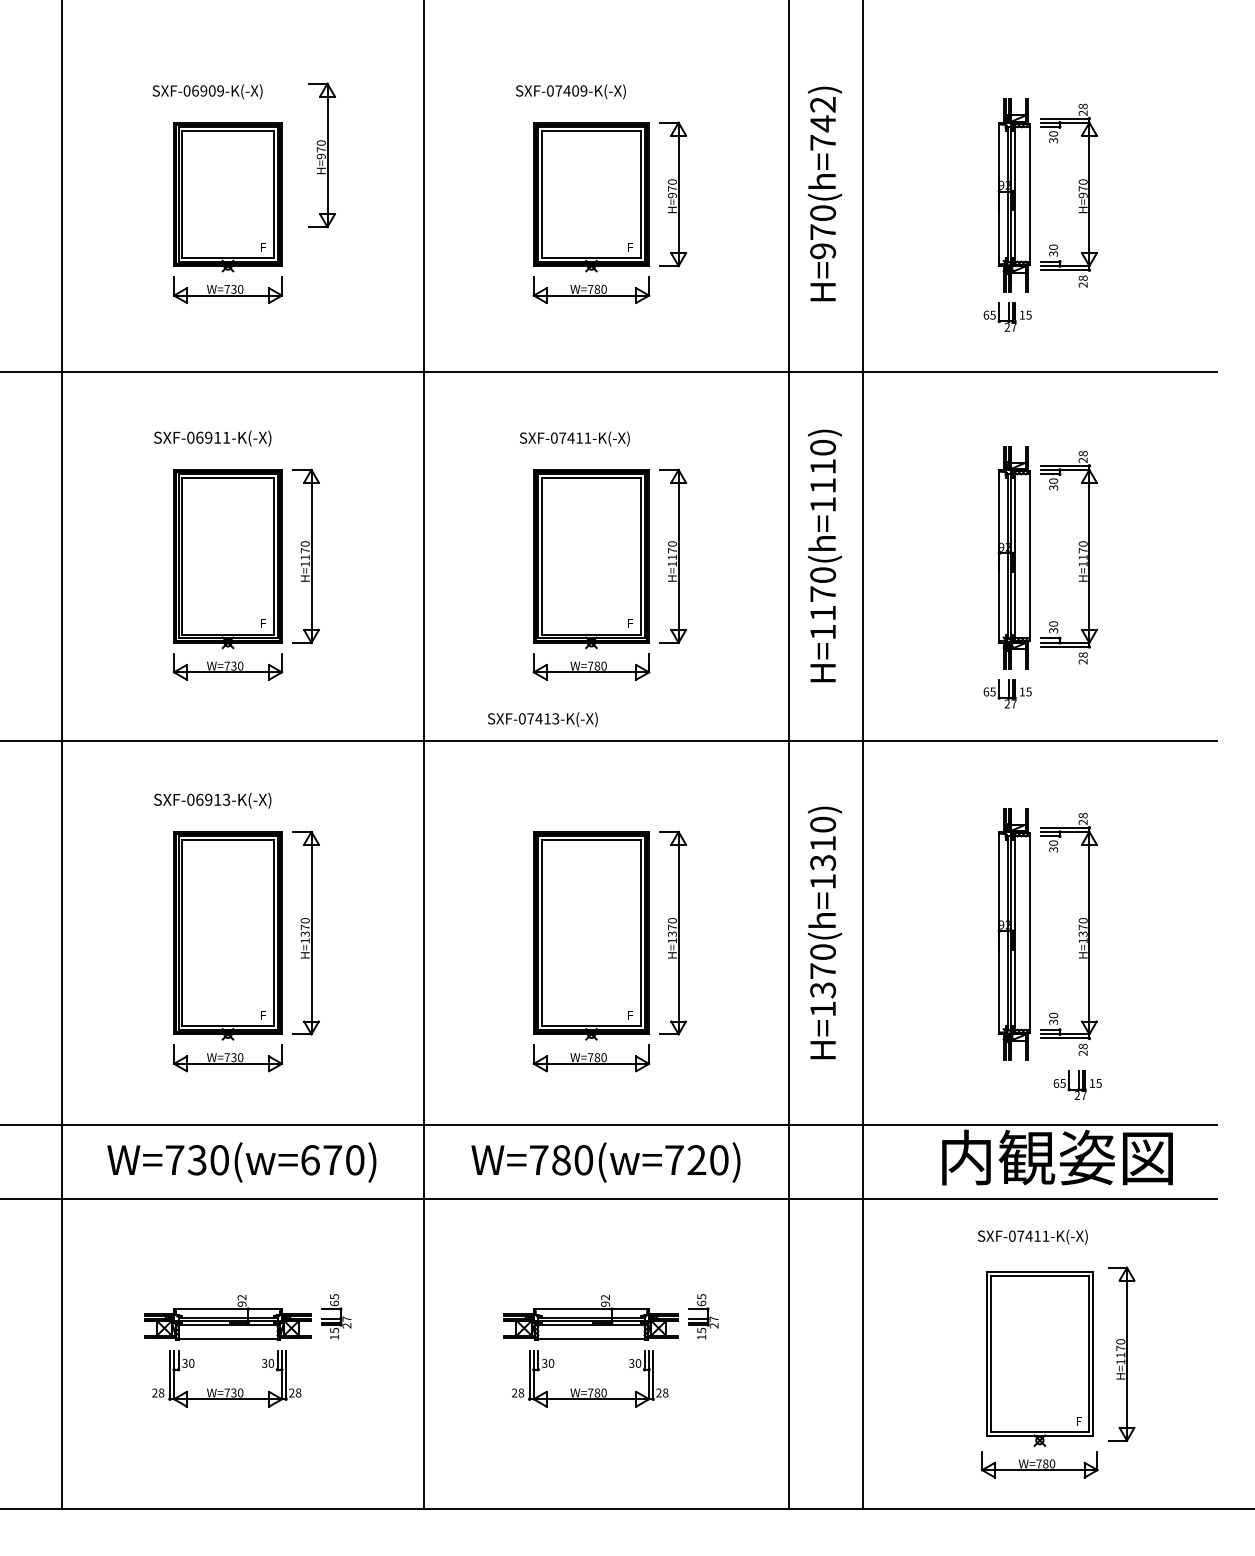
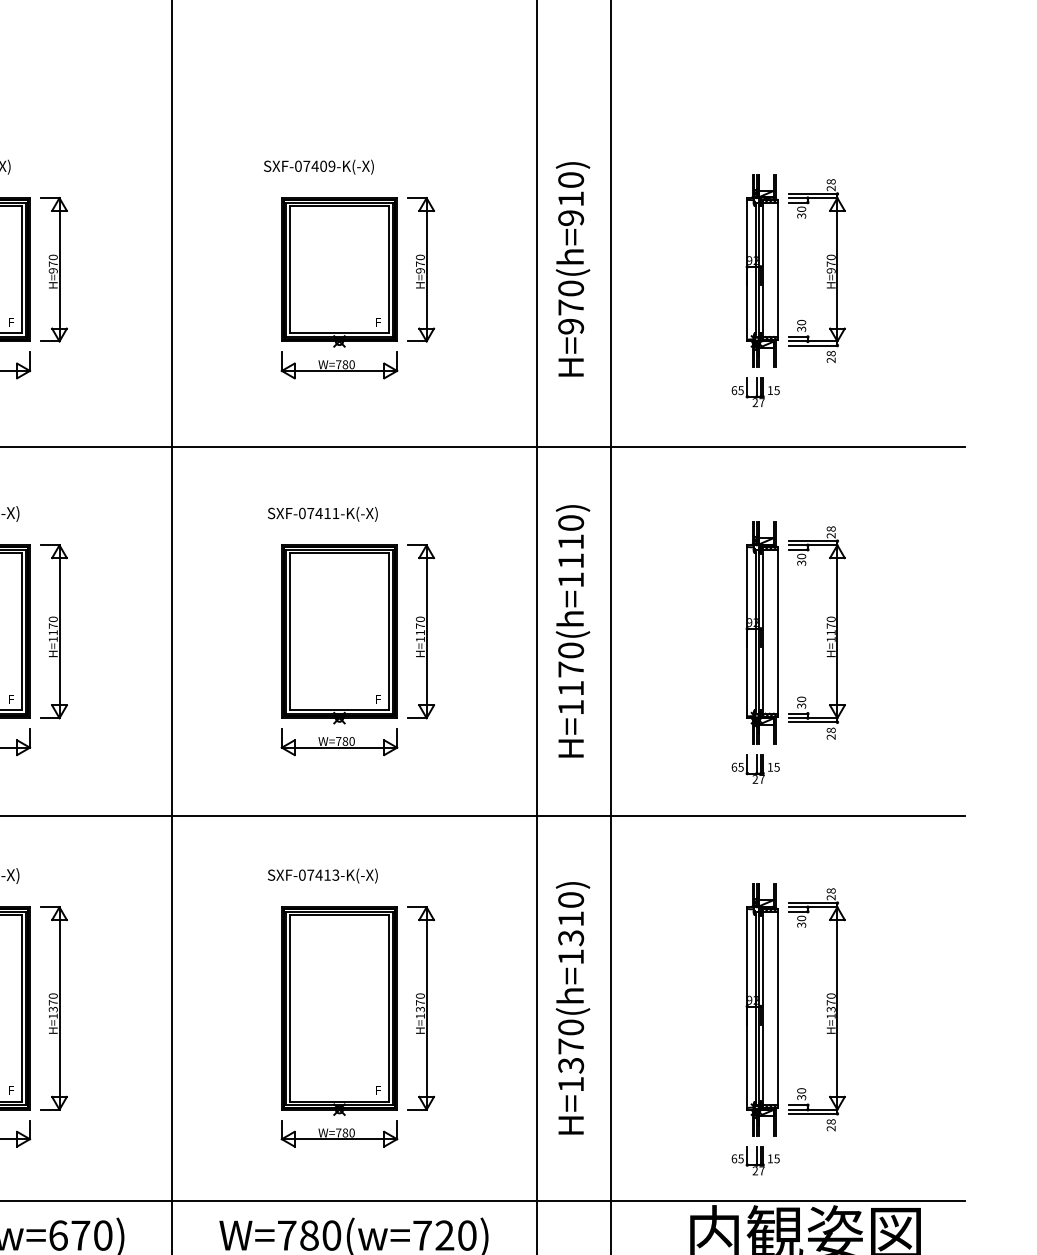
text: (823, 123) -> (571, 198), H=970(h=742) -> H=970(h=910)
part: (321, 155) -> (53, 269), moved
text: (542, 719) -> (322, 875), moved
part: (1077, 1084) -> (755, 1159), moved

